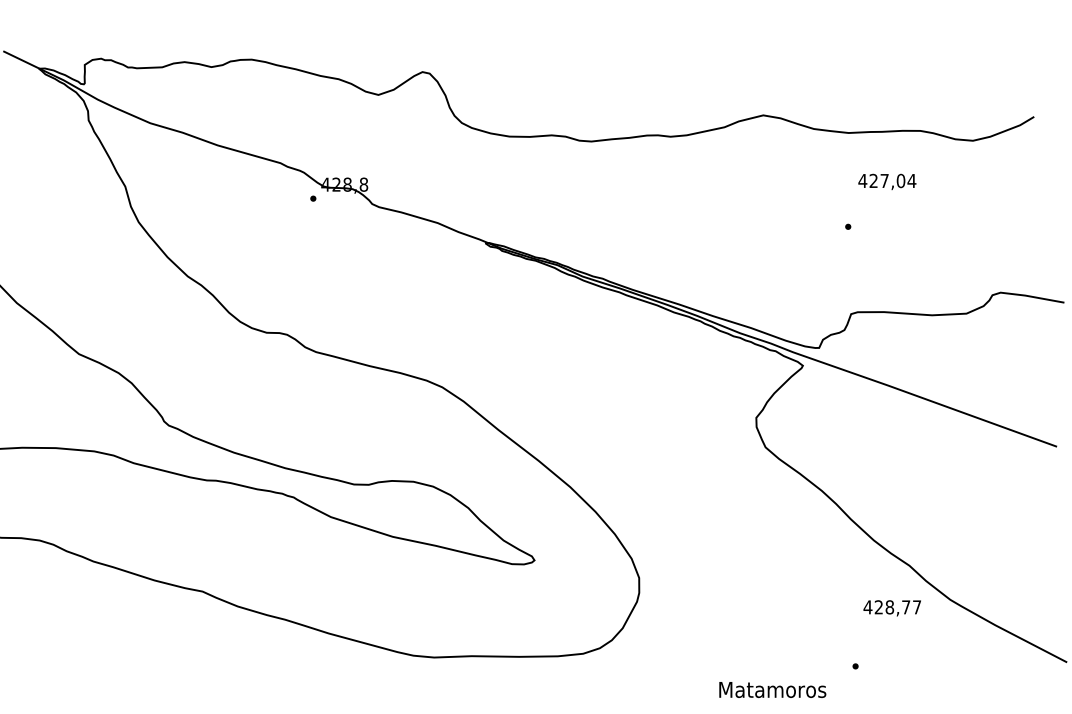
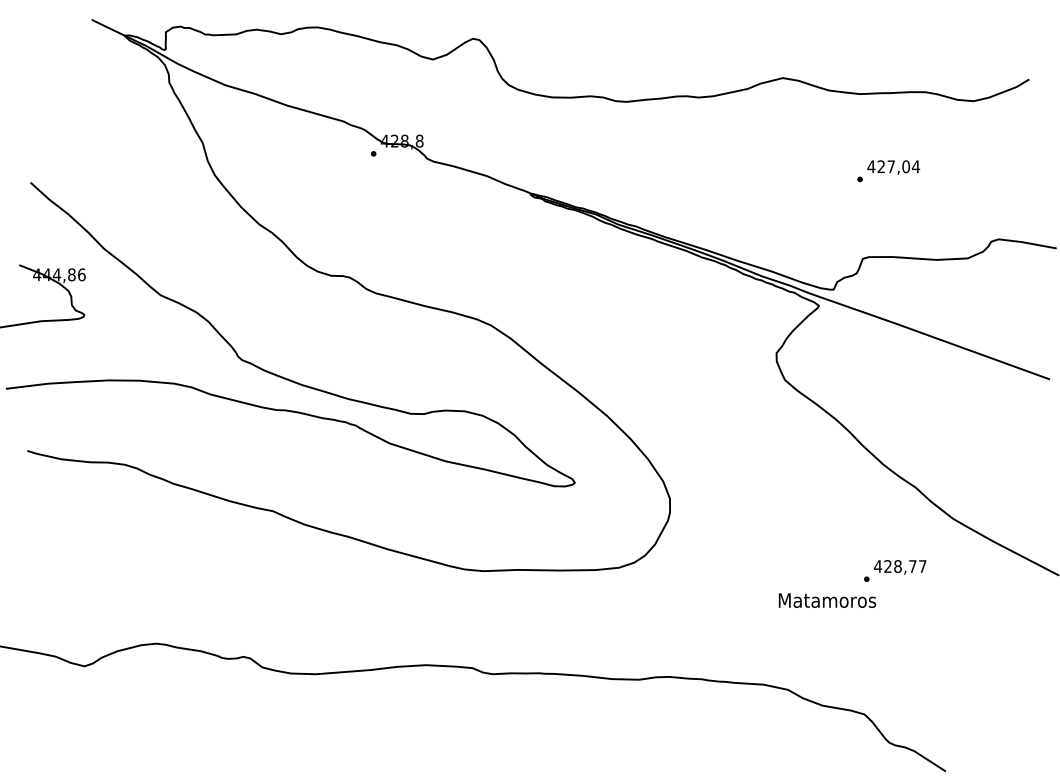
text: (887, 181) -> (893, 167), moved
text: (892, 608) -> (900, 567), moved
text: (772, 689) -> (827, 600), moved

